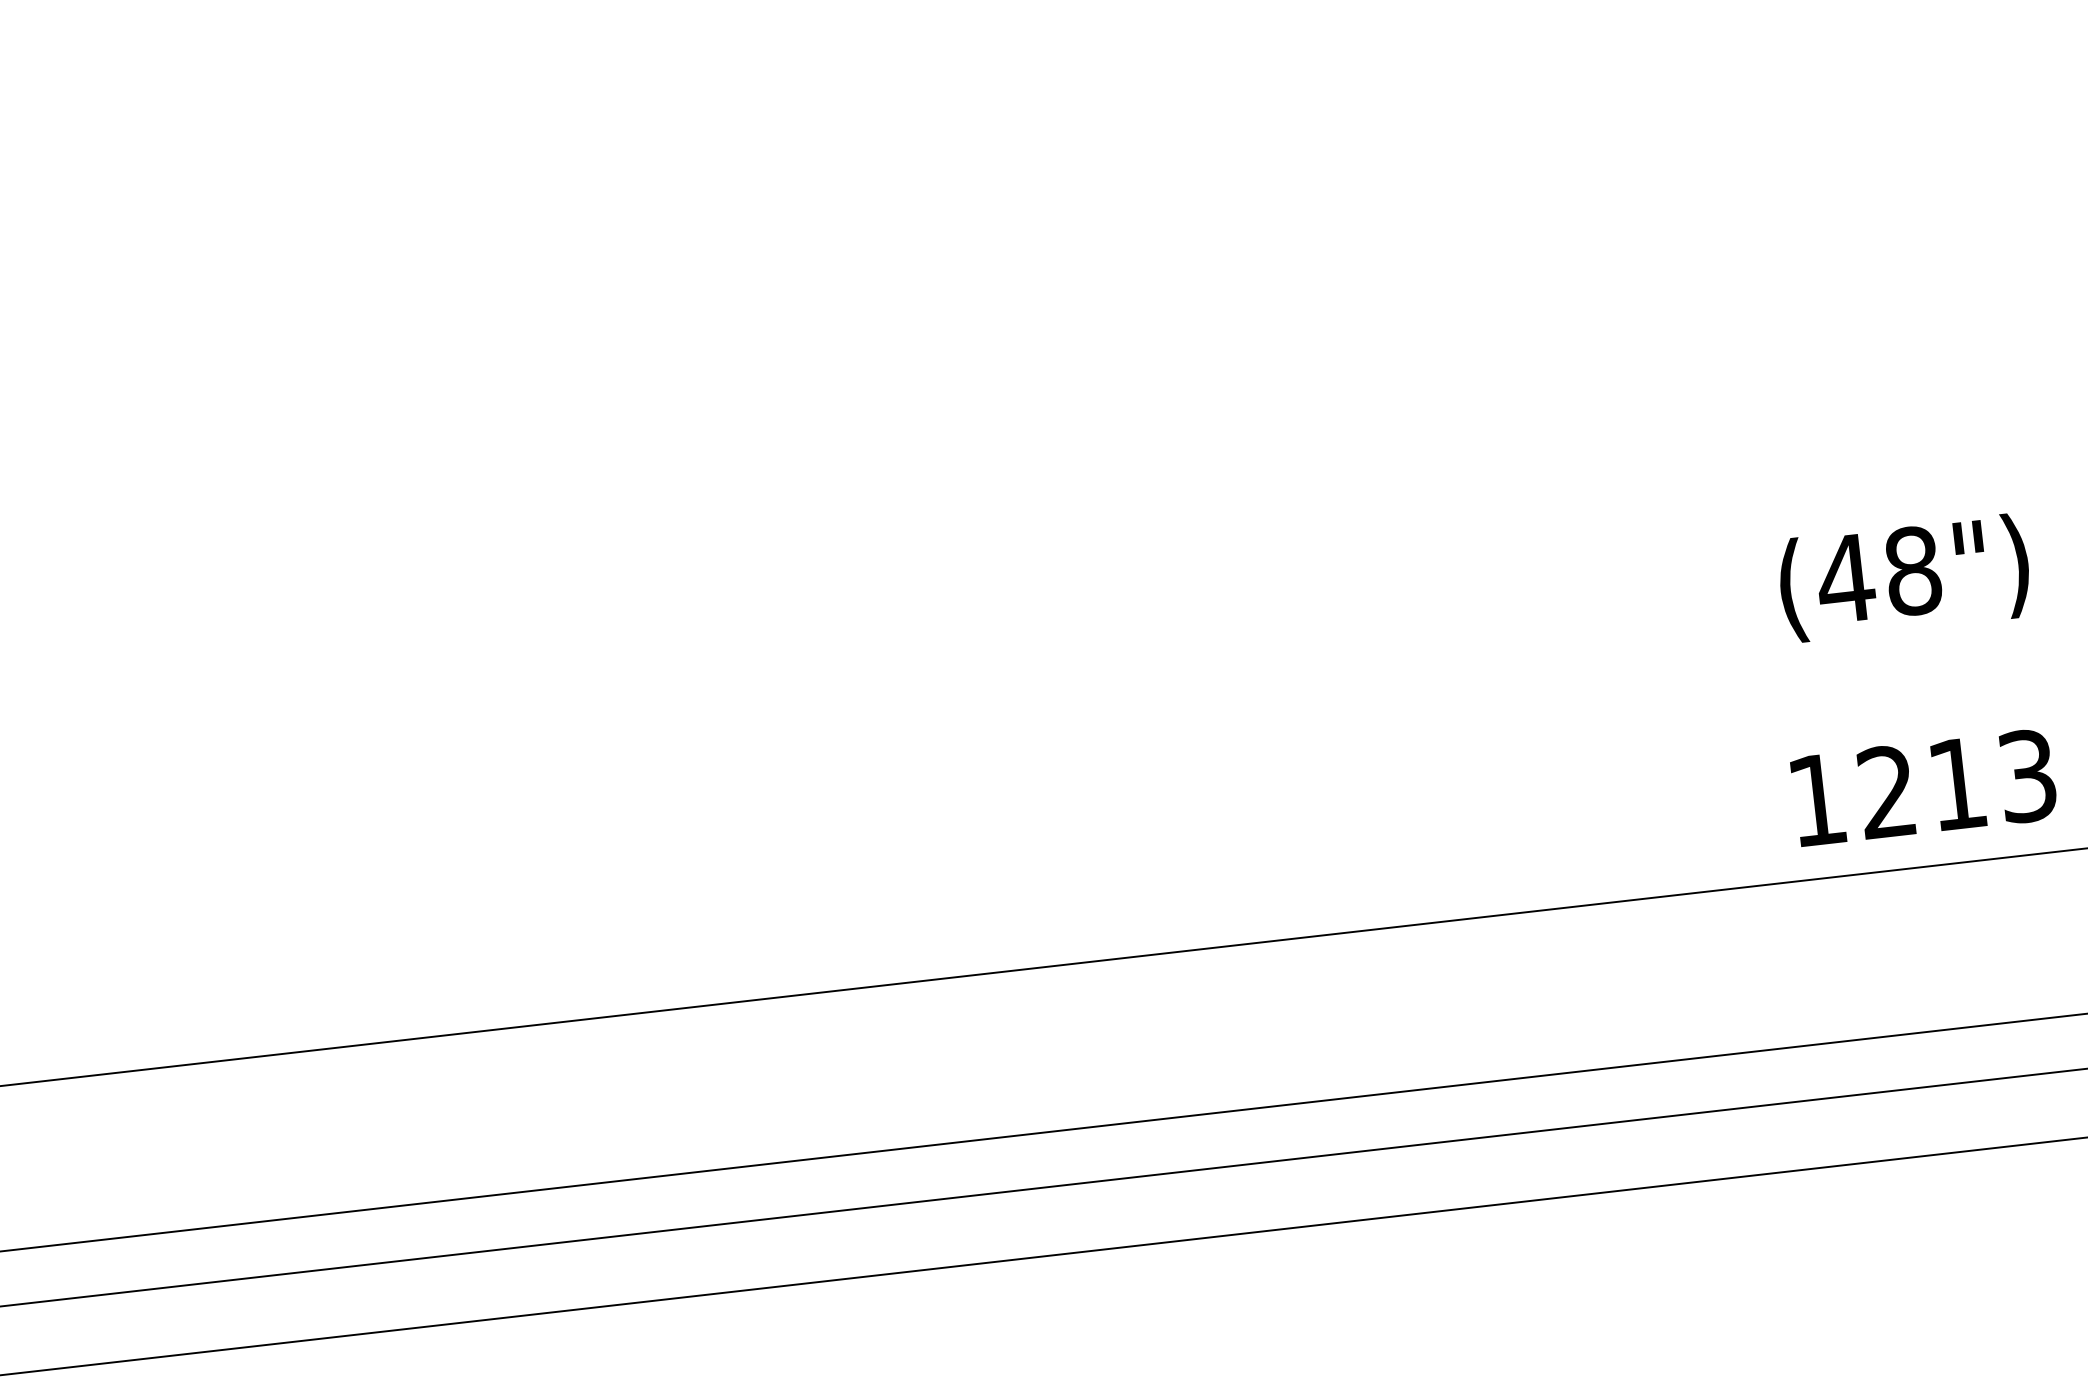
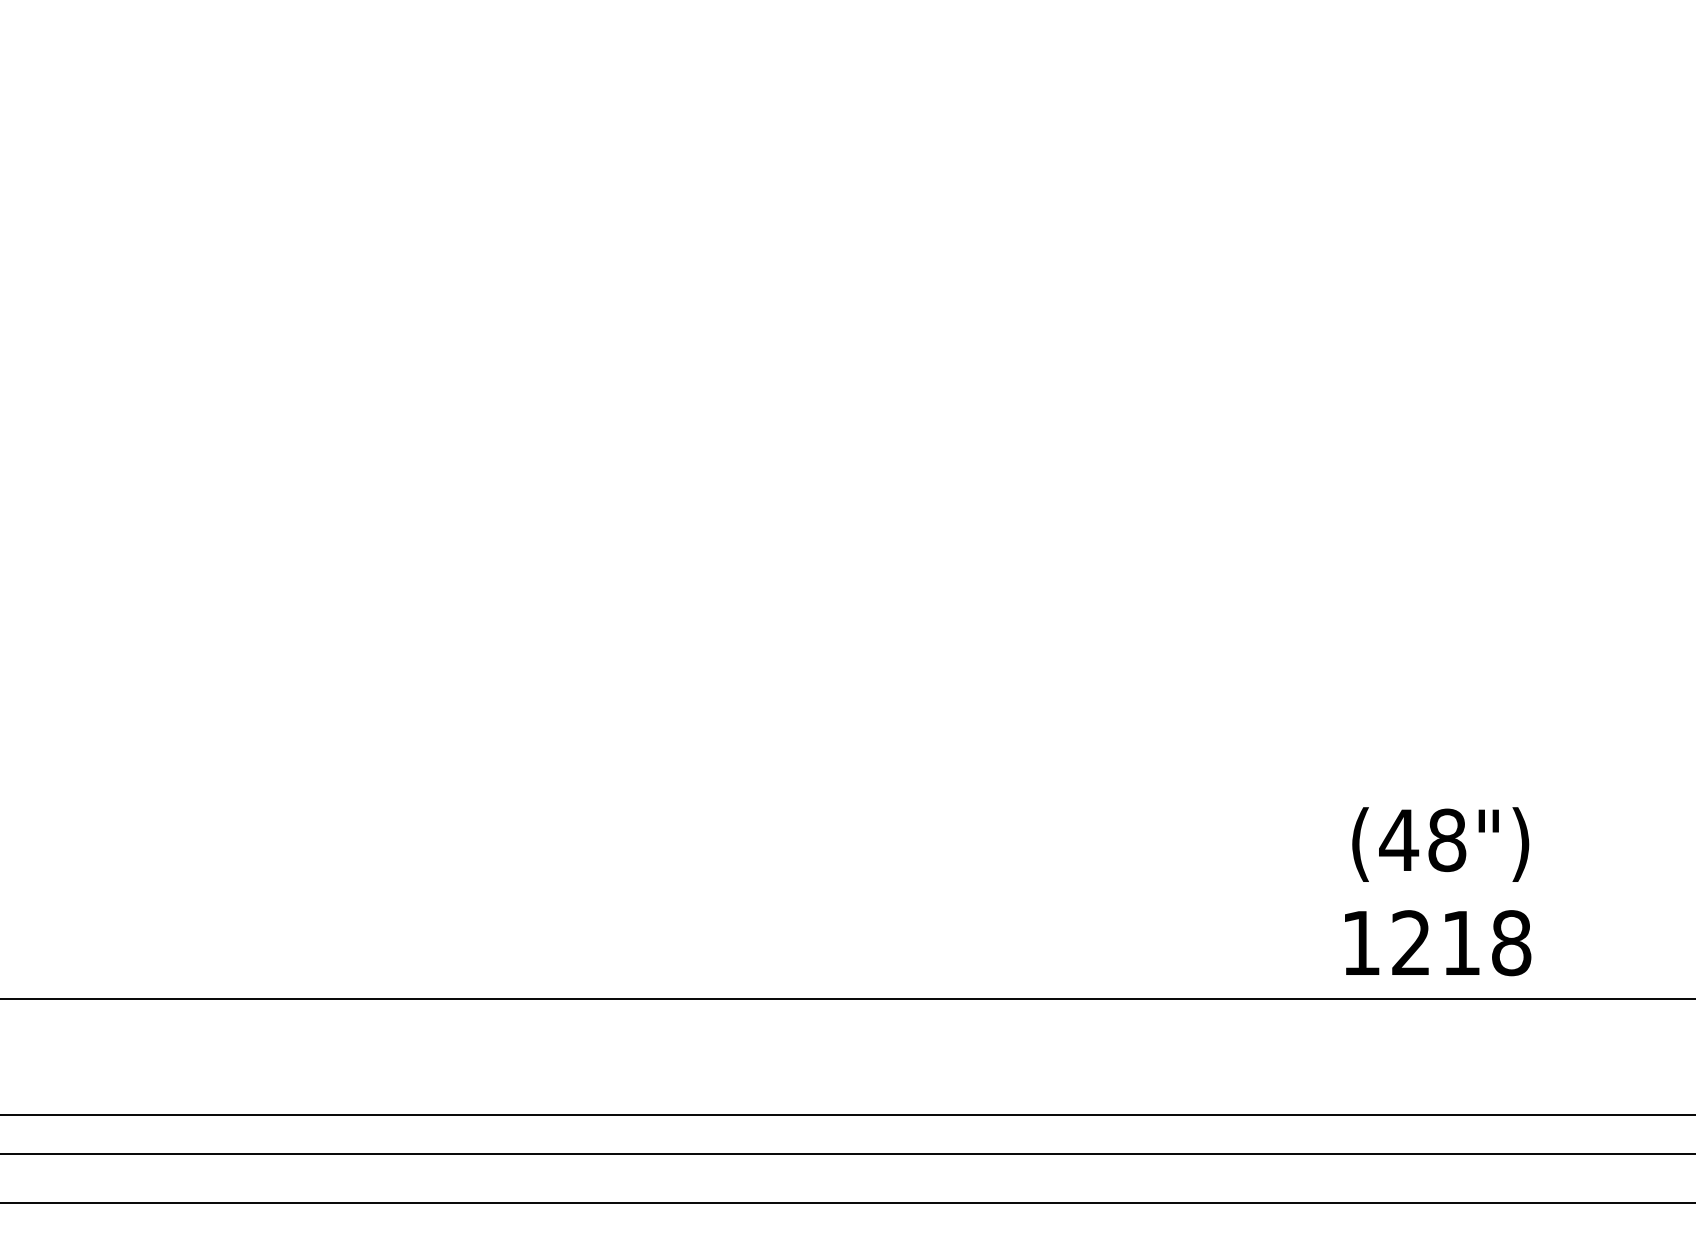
text: (1904, 578) -> (1440, 844), moved
text: (2027, 776) -> (1511, 943), 1213 -> 1218

